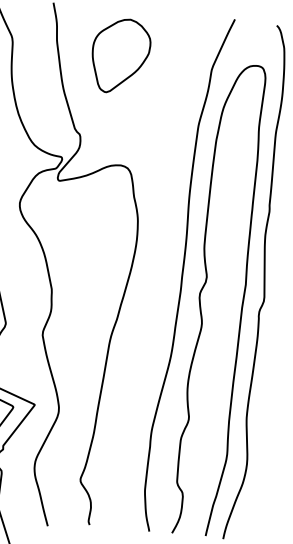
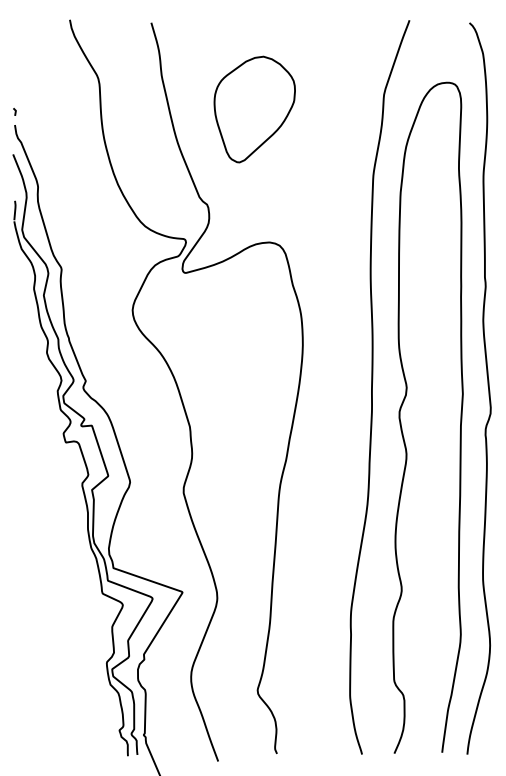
part: (120, 56) -> (254, 109), moved

